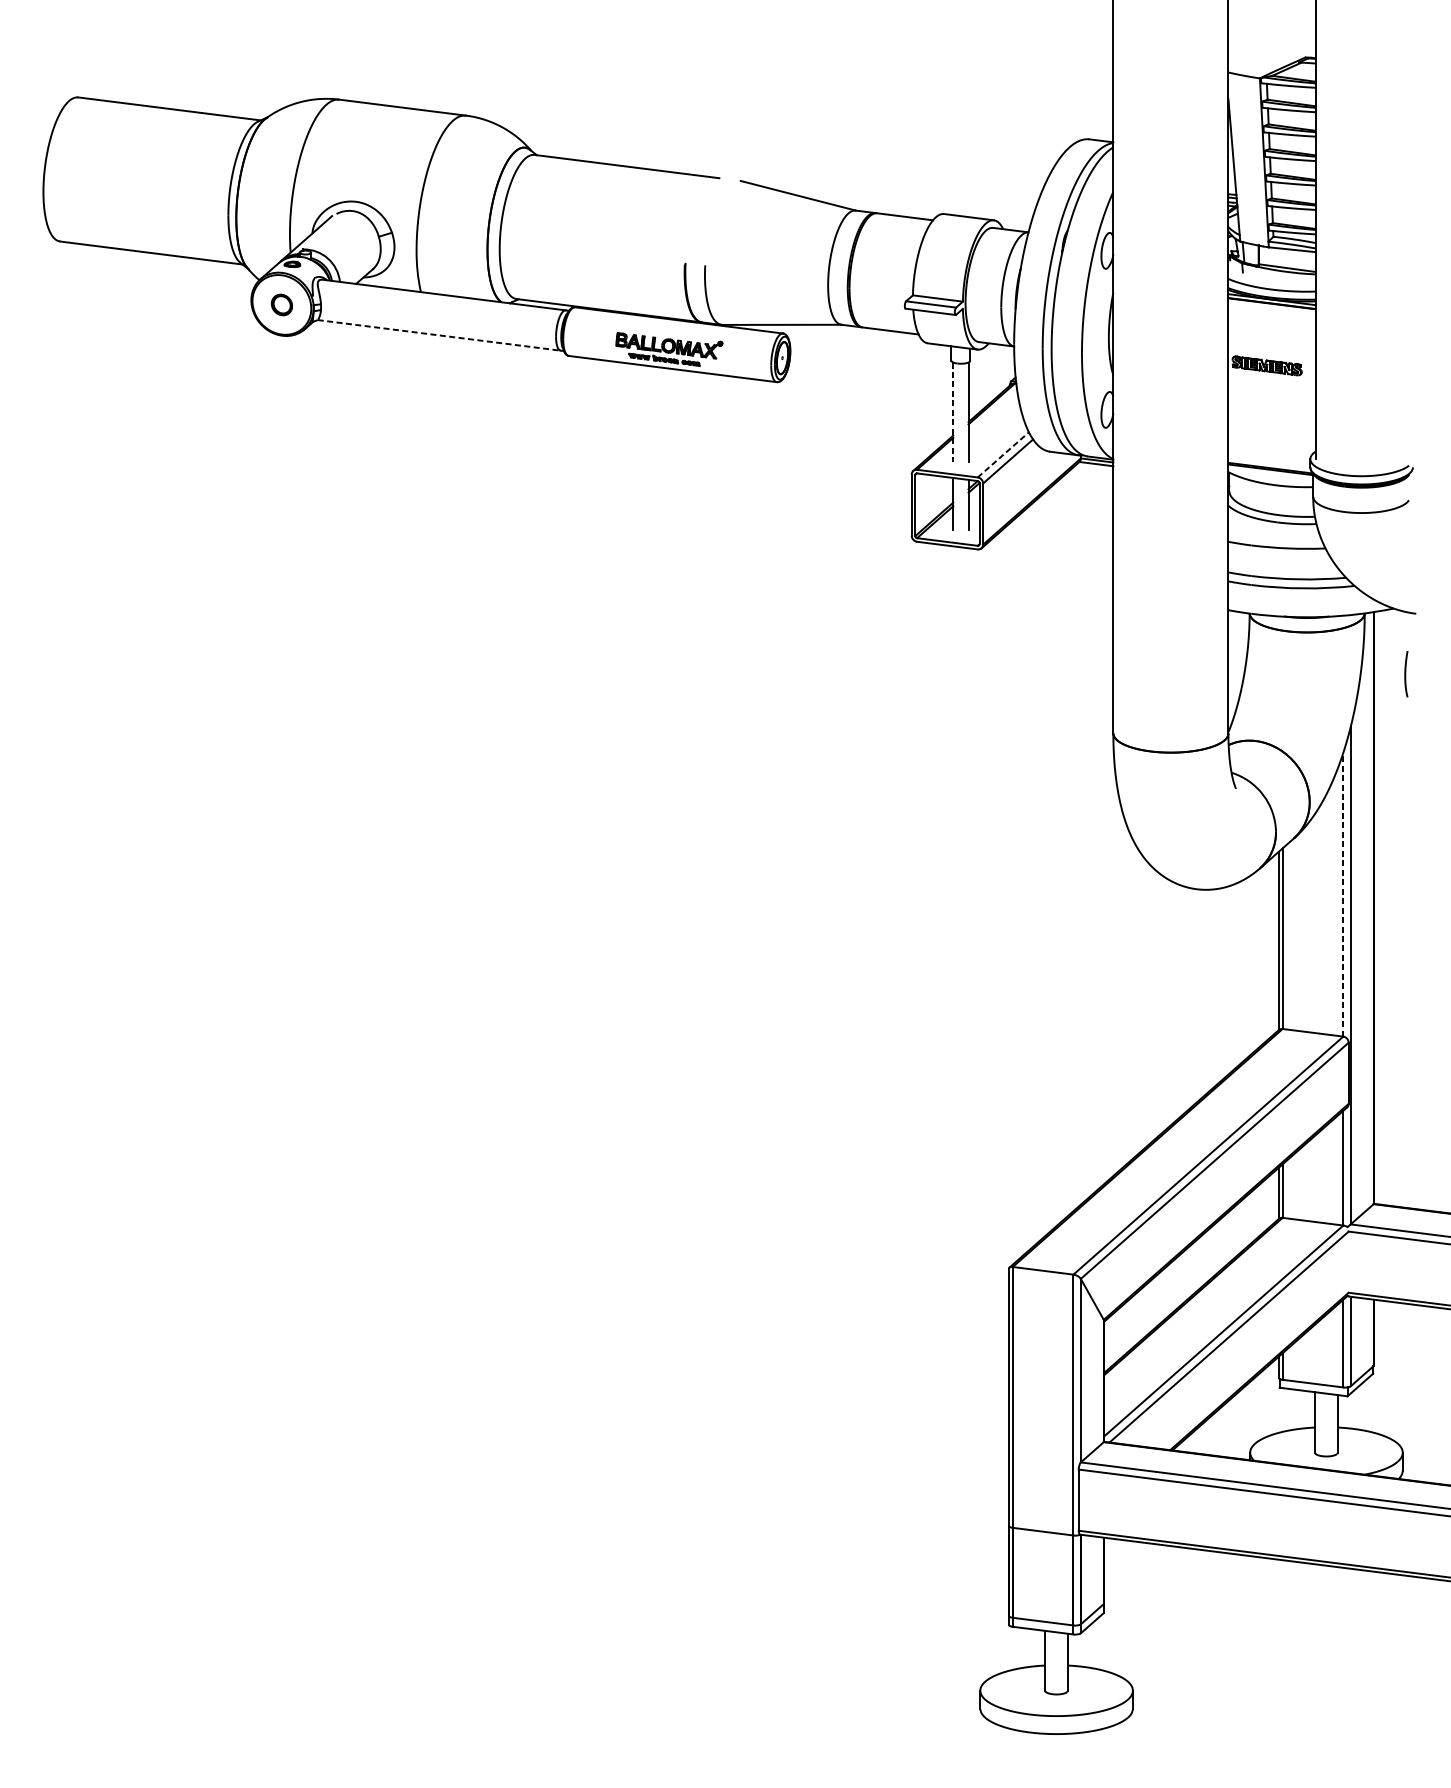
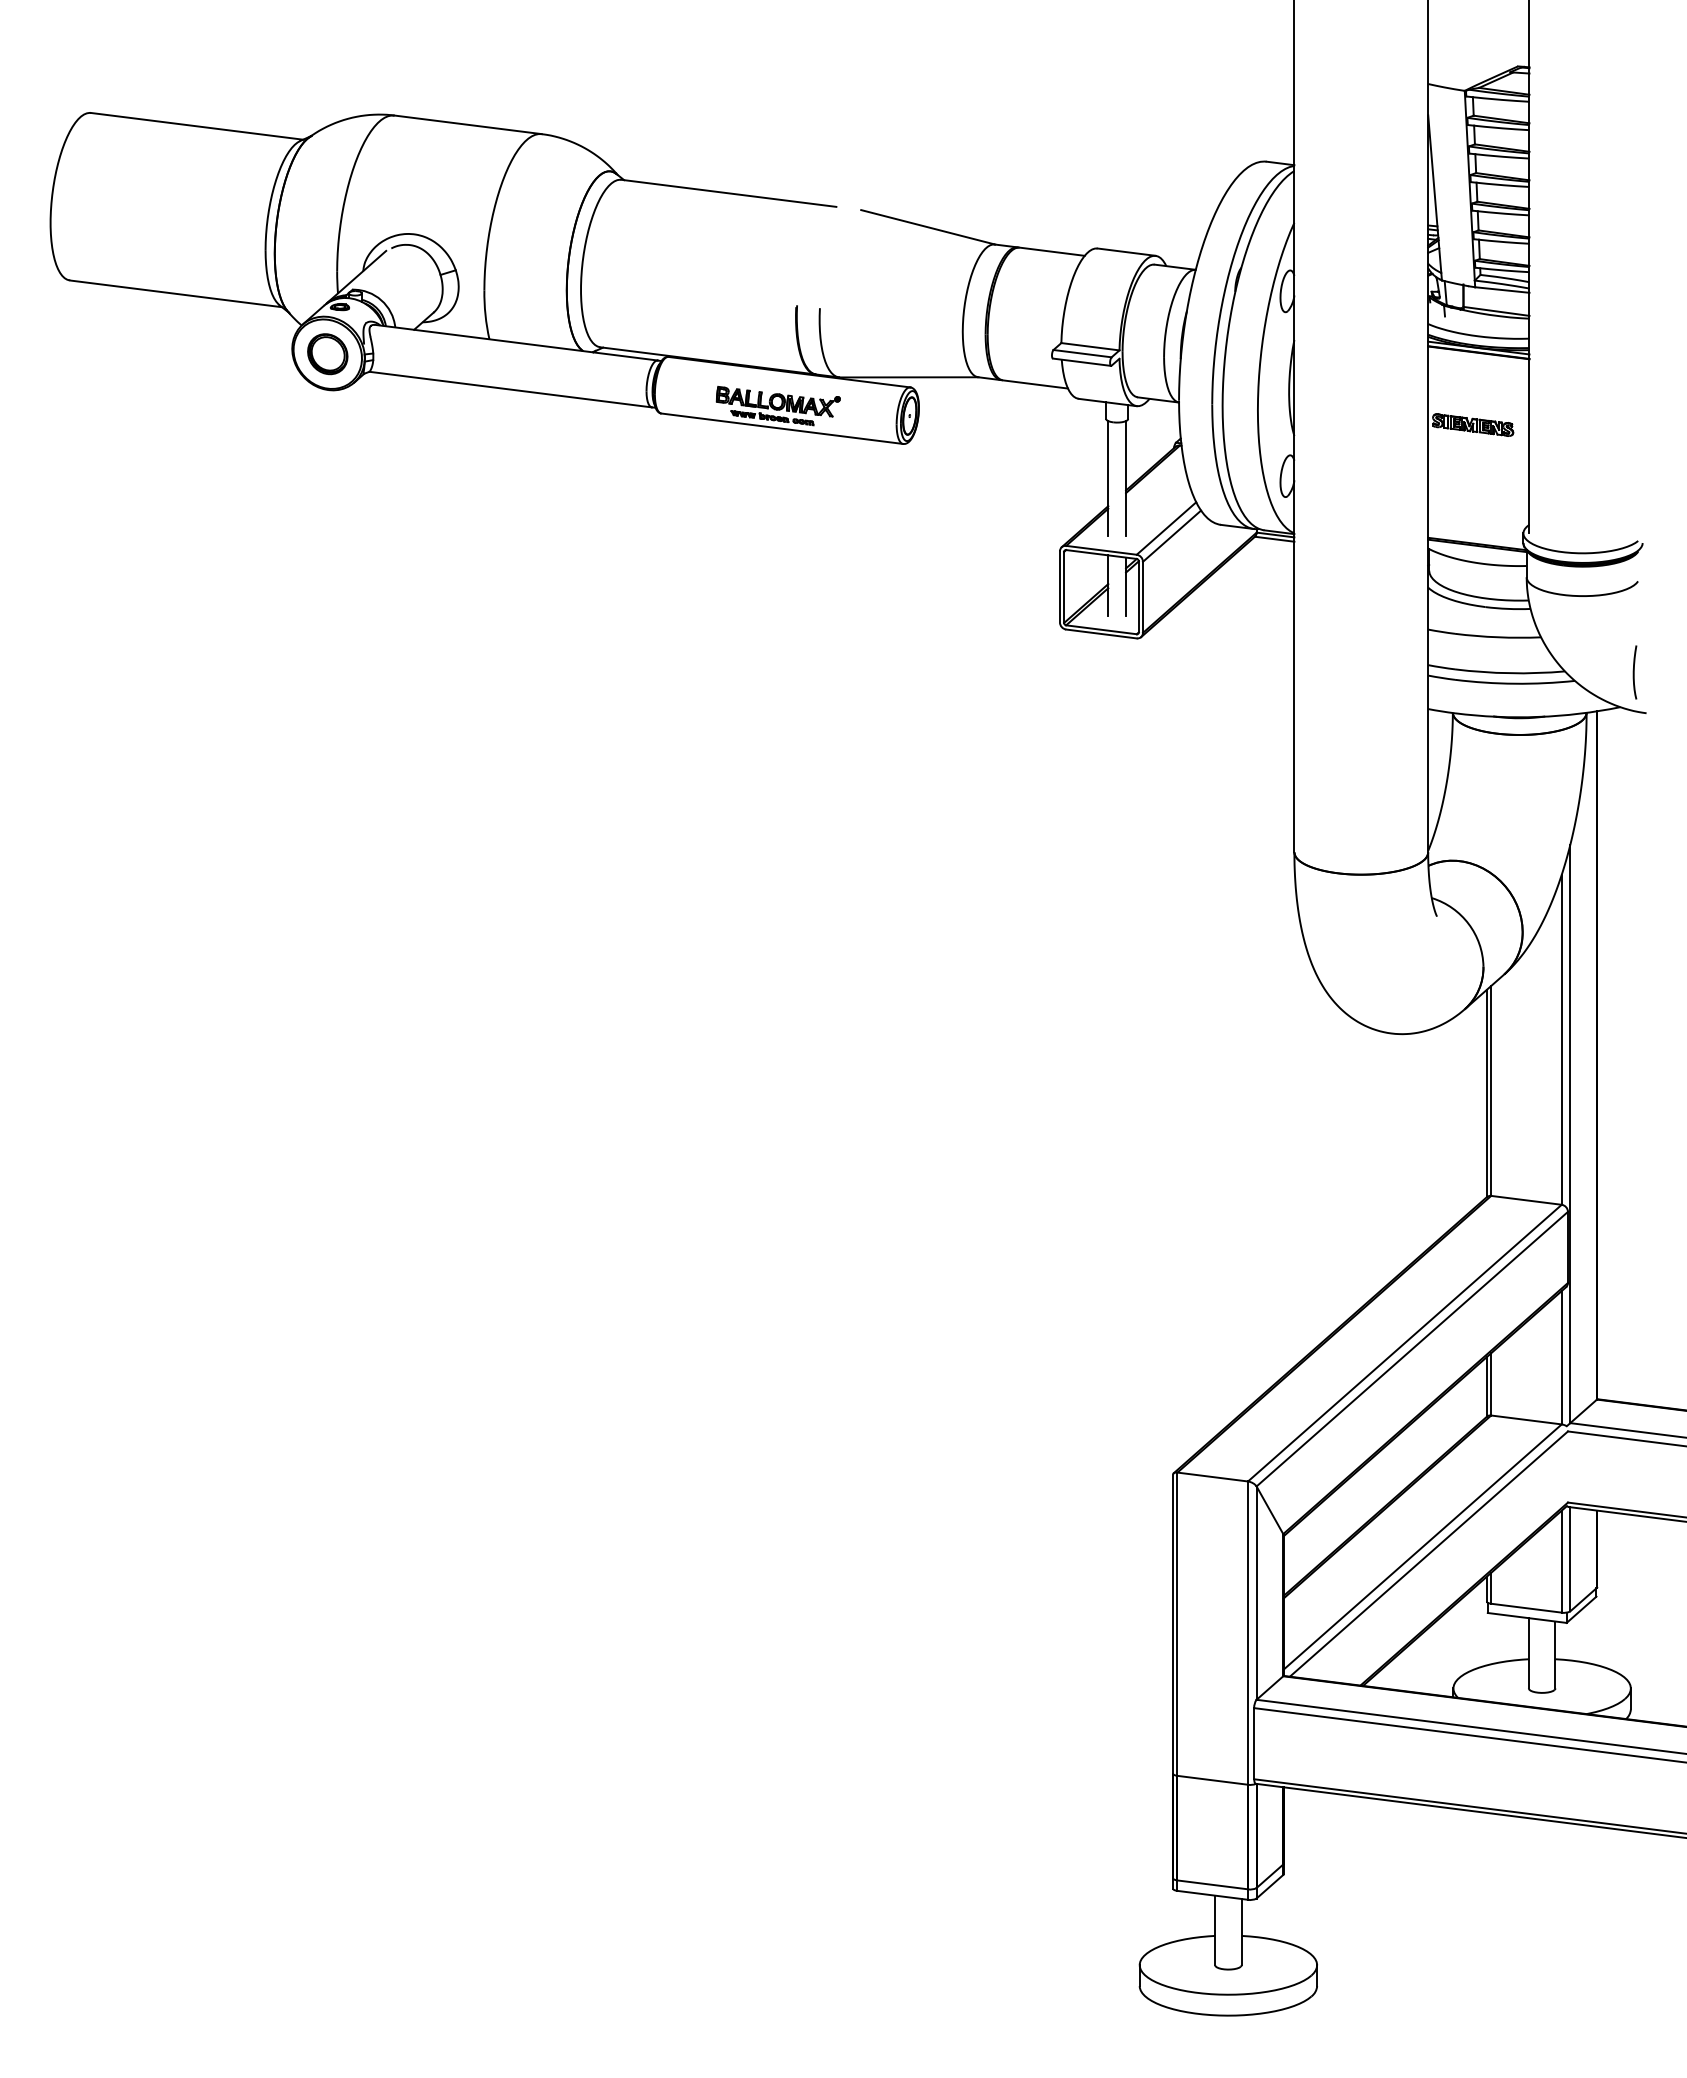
part: (281, 305) -> (327, 354), size x1.67
line: (439, 335) -> (511, 389), dashed -> solid
line: (953, 411) -> (1108, 478), dashed -> solid
line: (1003, 454) -> (1166, 528), dashed -> solid
curve: (1405, 674) -> (1634, 672), moved
line: (1343, 894) -> (1561, 1039), dashed -> solid

